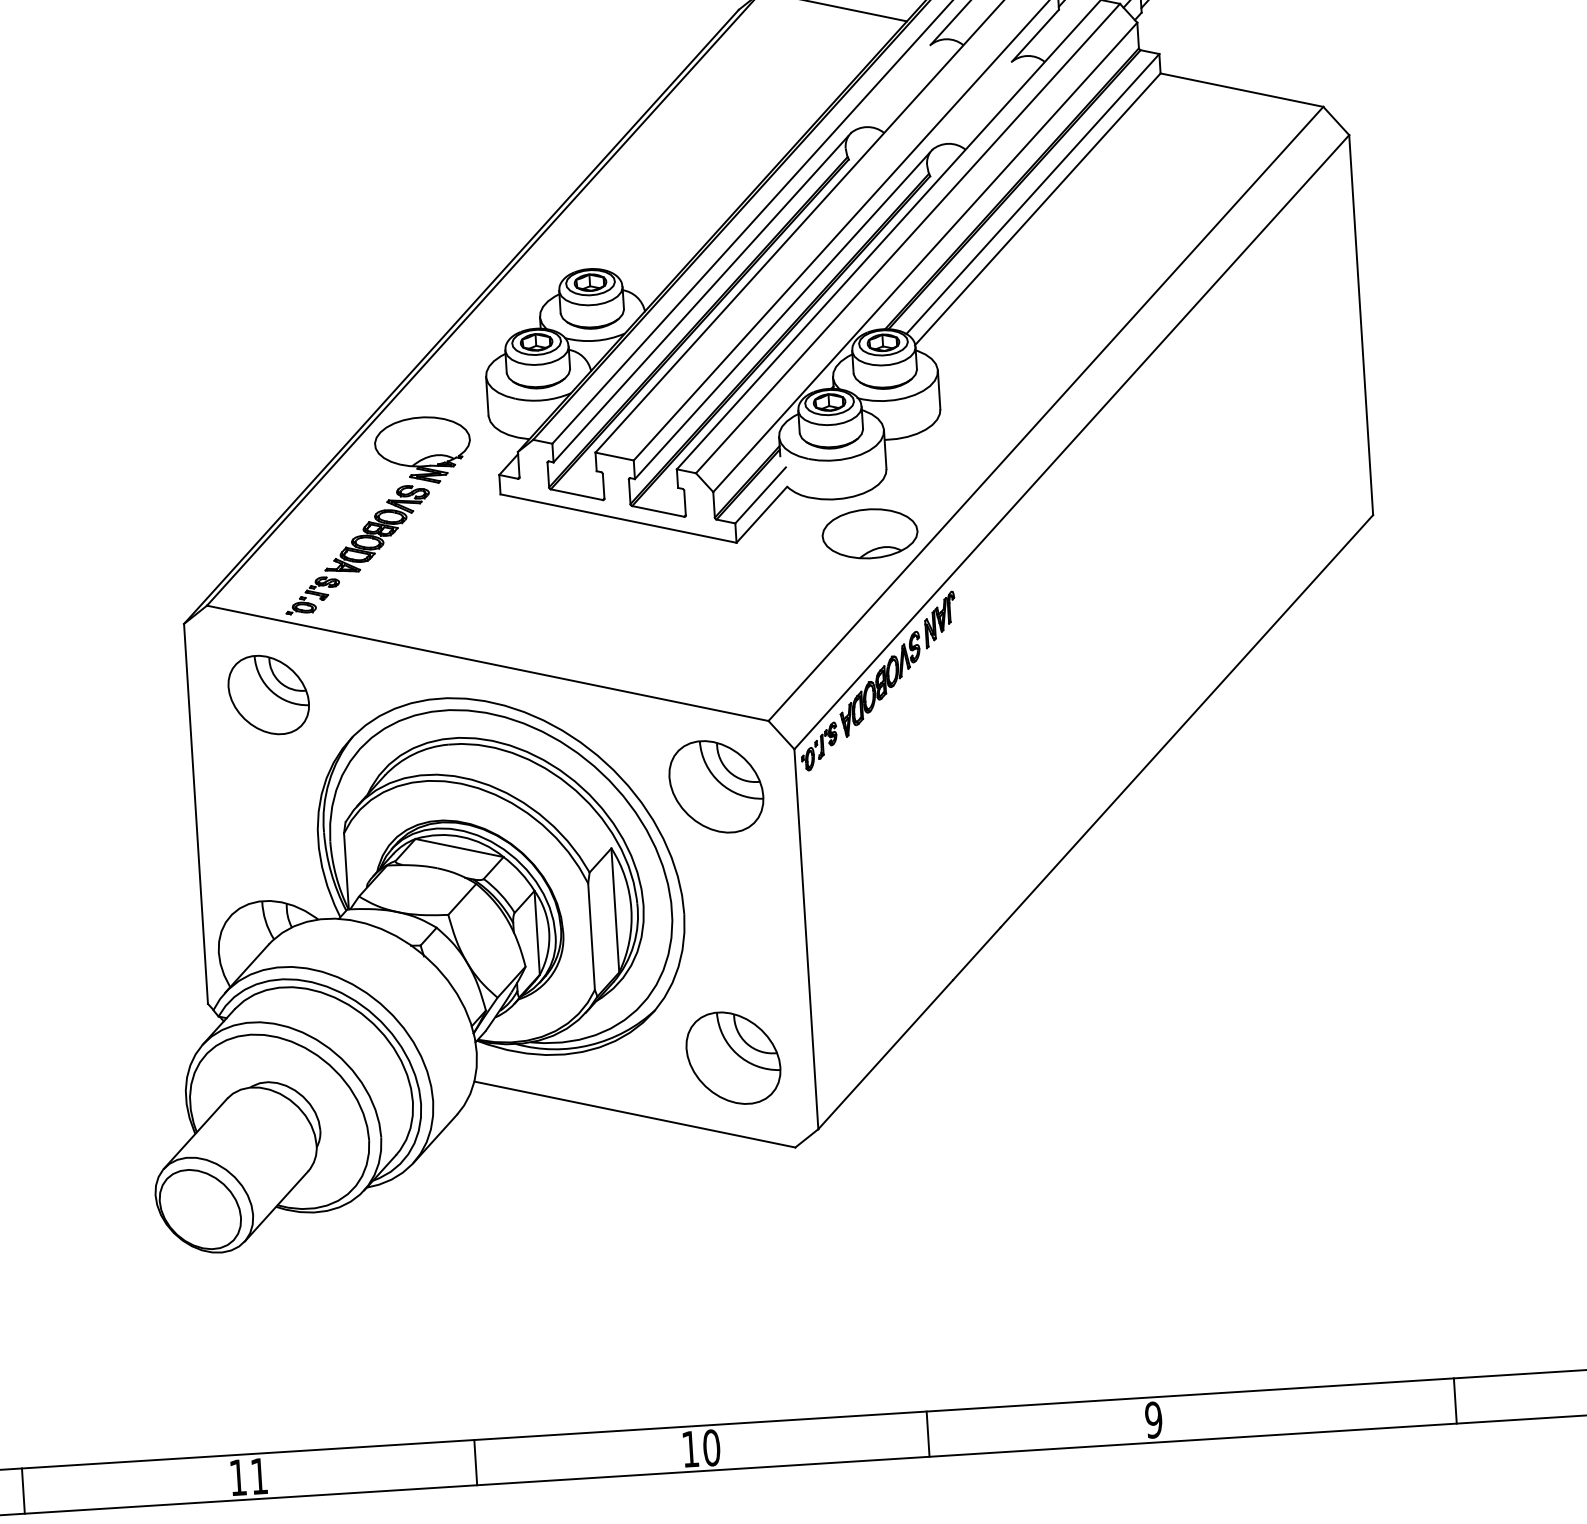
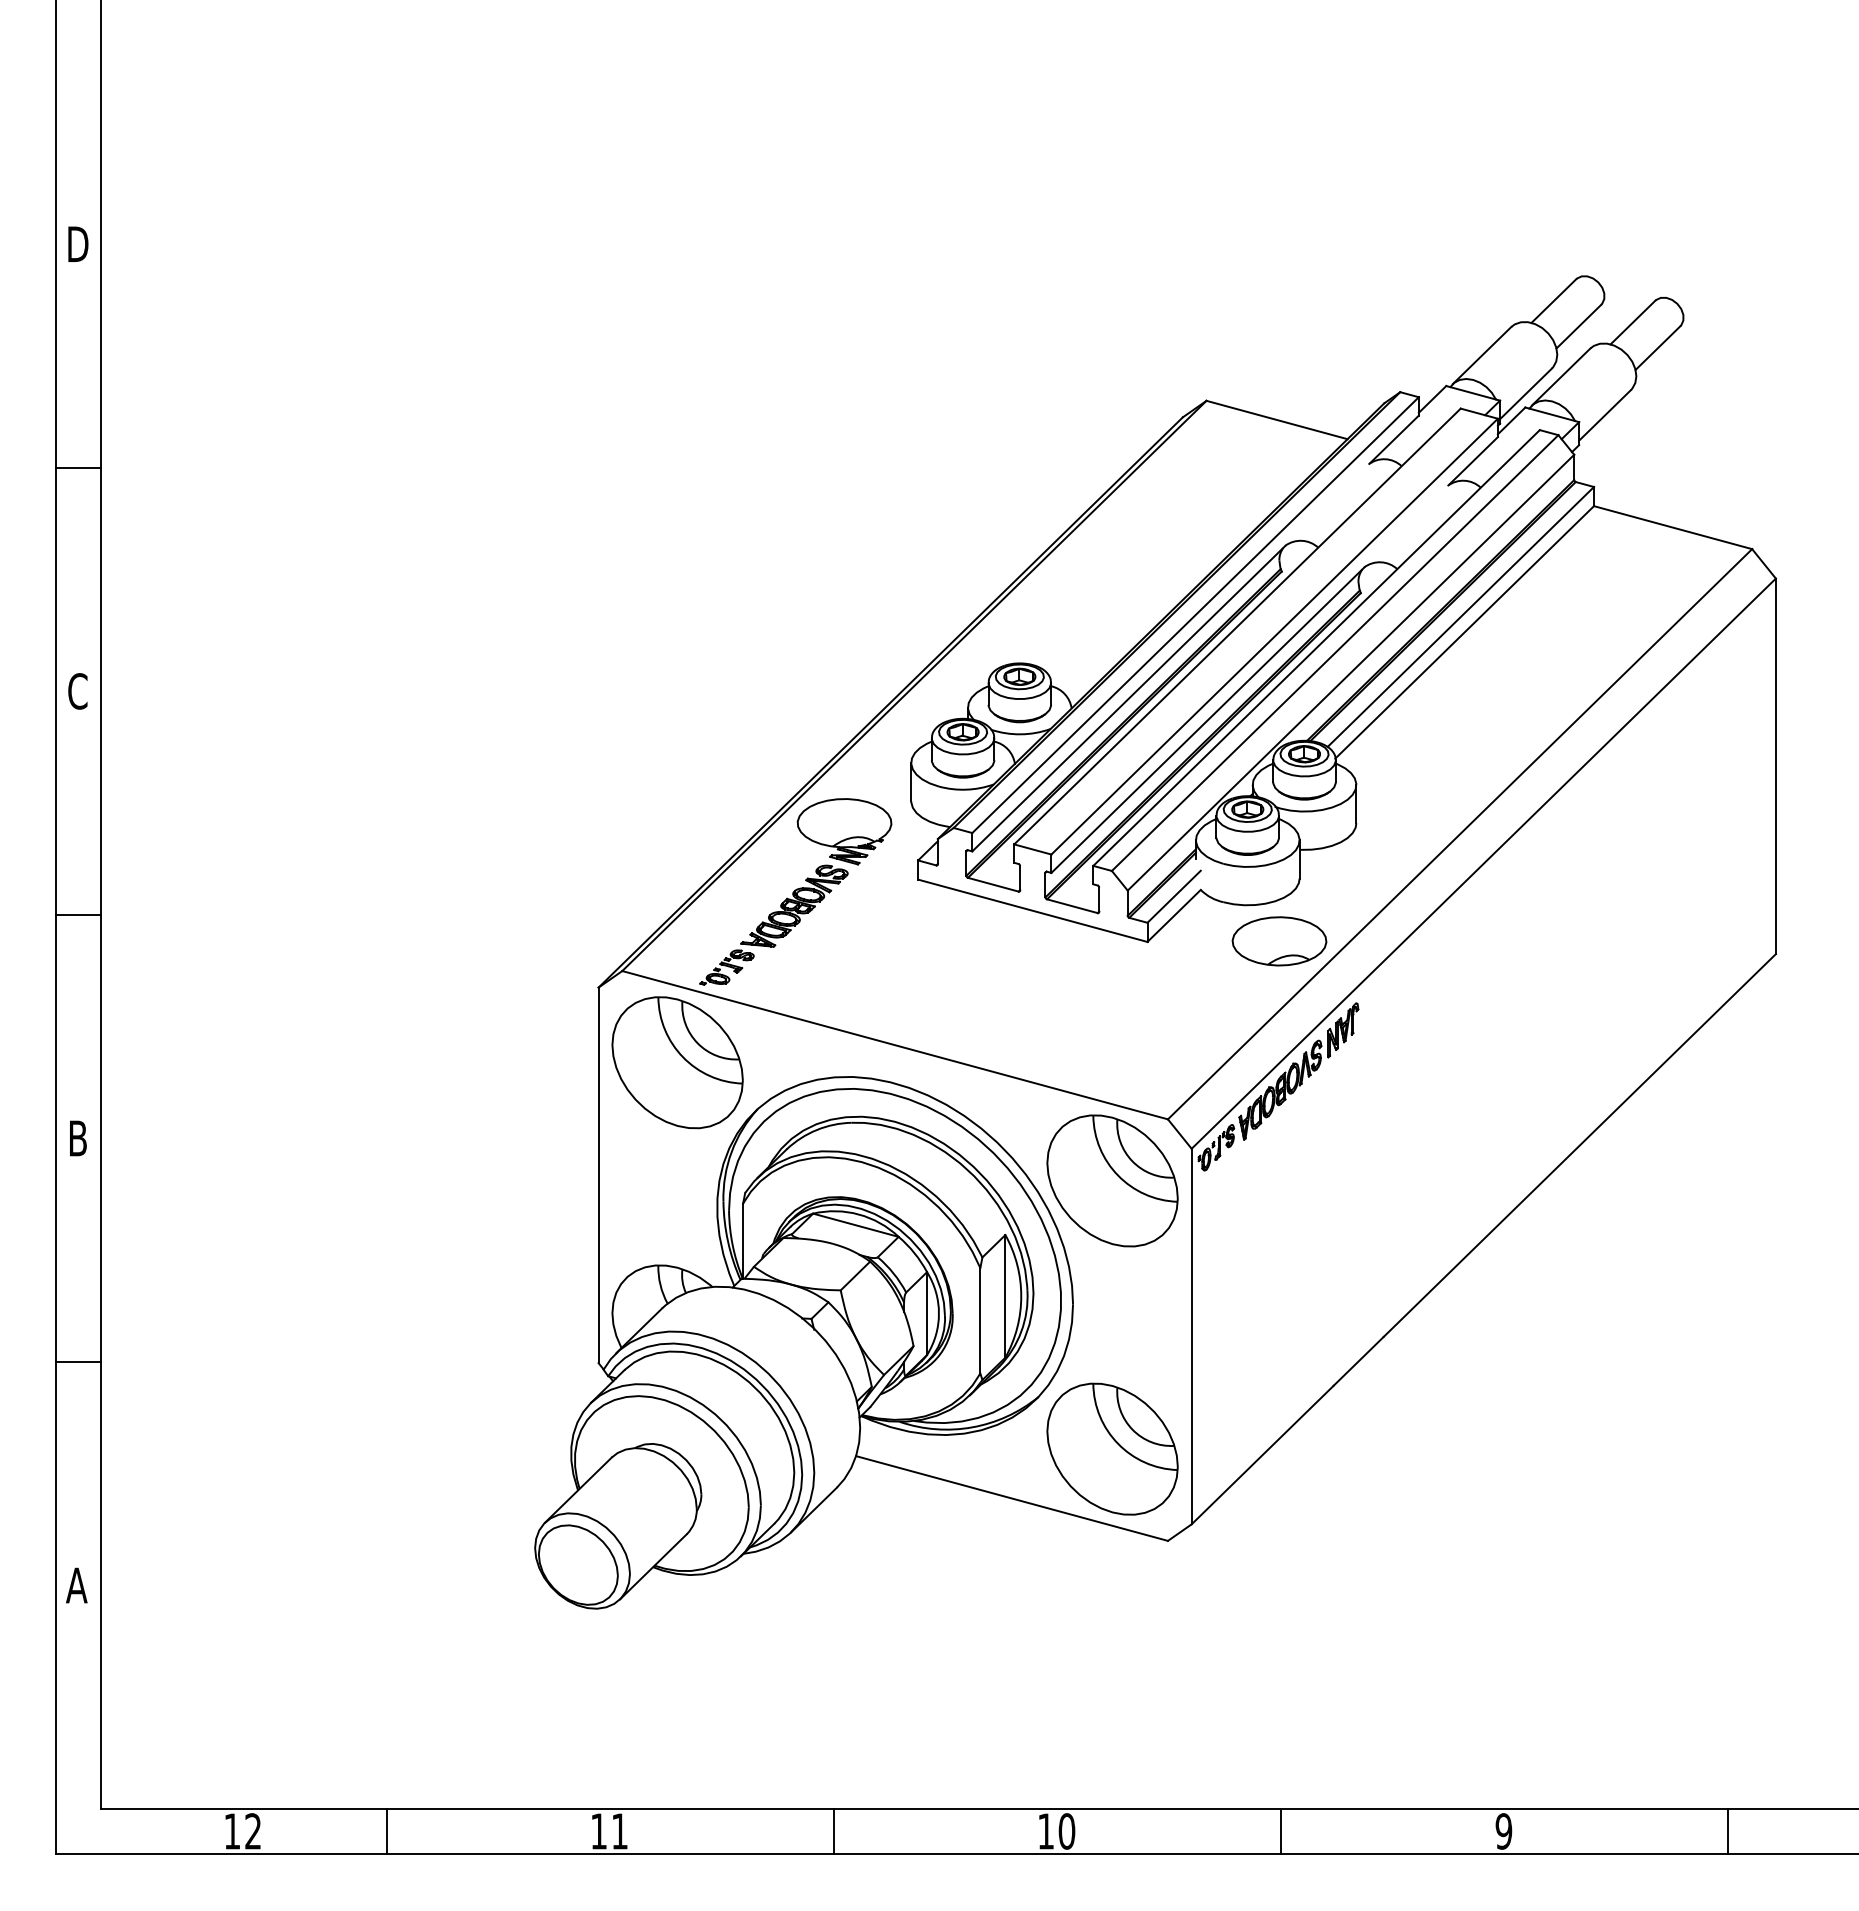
part: (268, 694) -> (677, 1062), size x1.67
part: (716, 786) -> (1112, 1180), size x1.43
part: (733, 1057) -> (1112, 1448), size x1.43
line: (1454, 1400) -> (1727, 1830), moved

